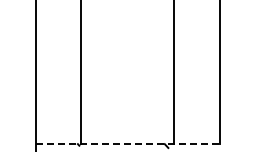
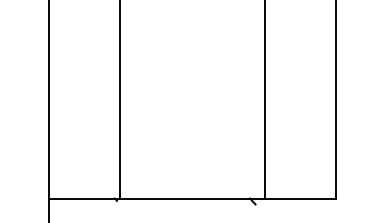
line: (128, 144) -> (193, 199), dashed -> solid

